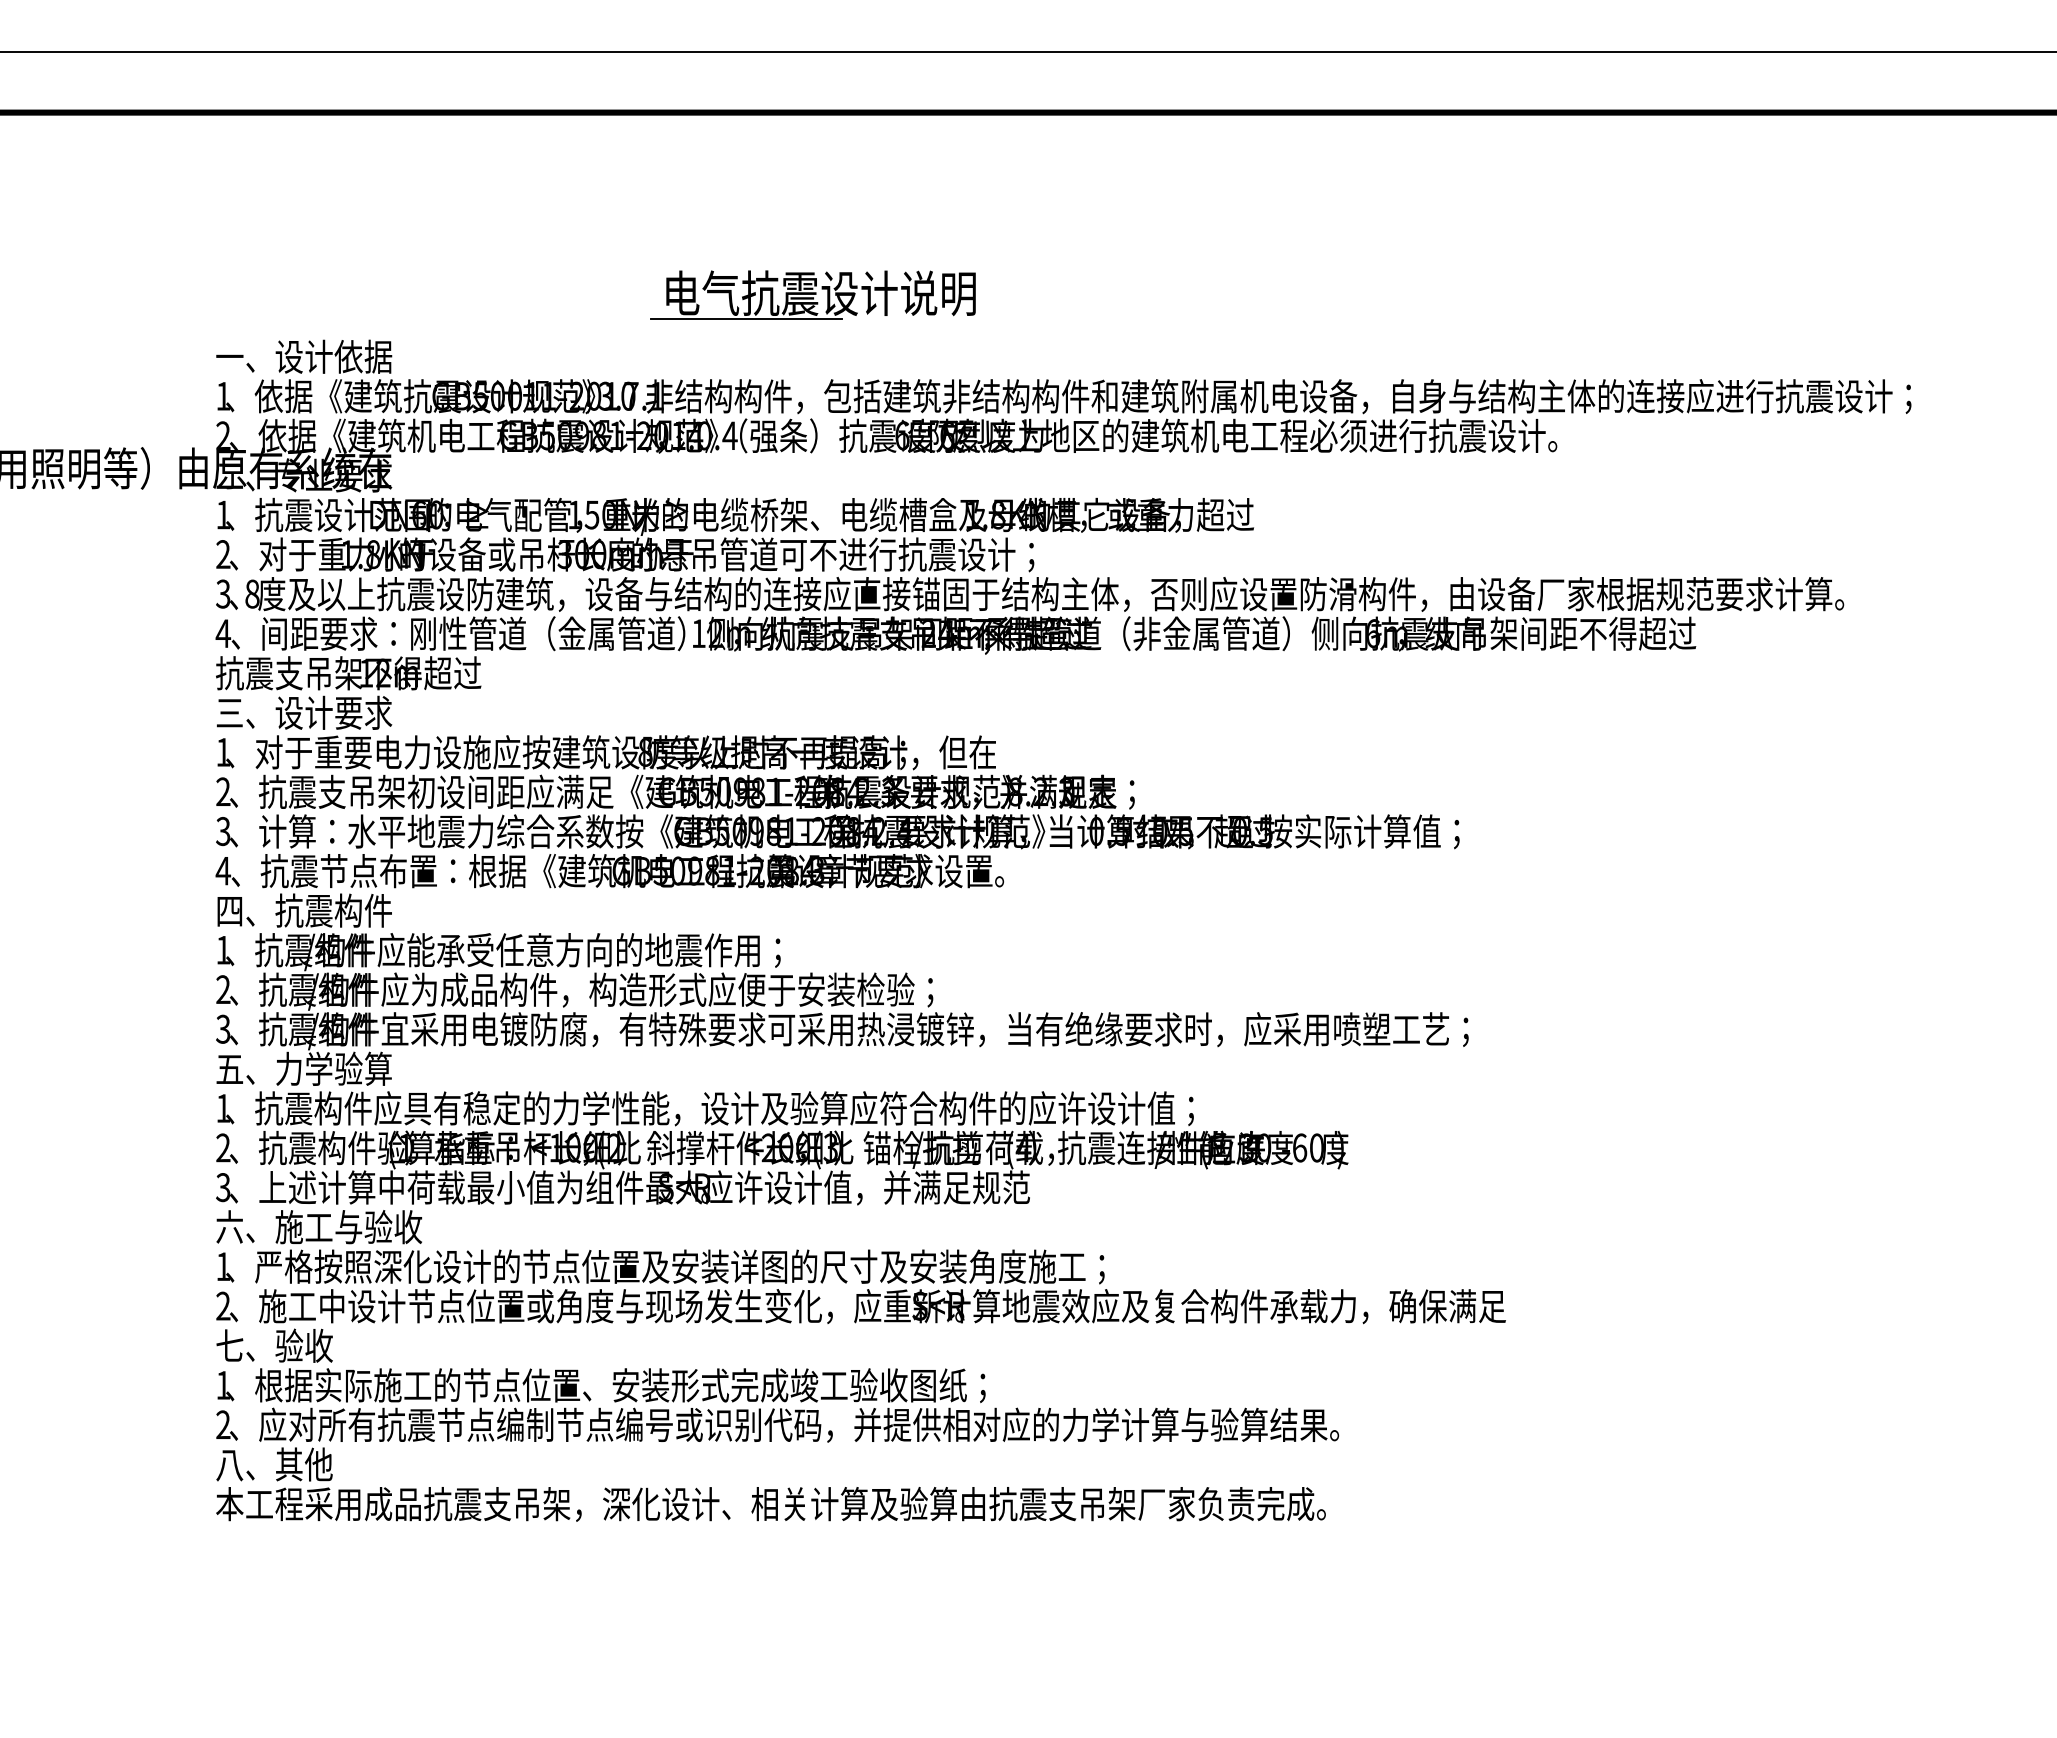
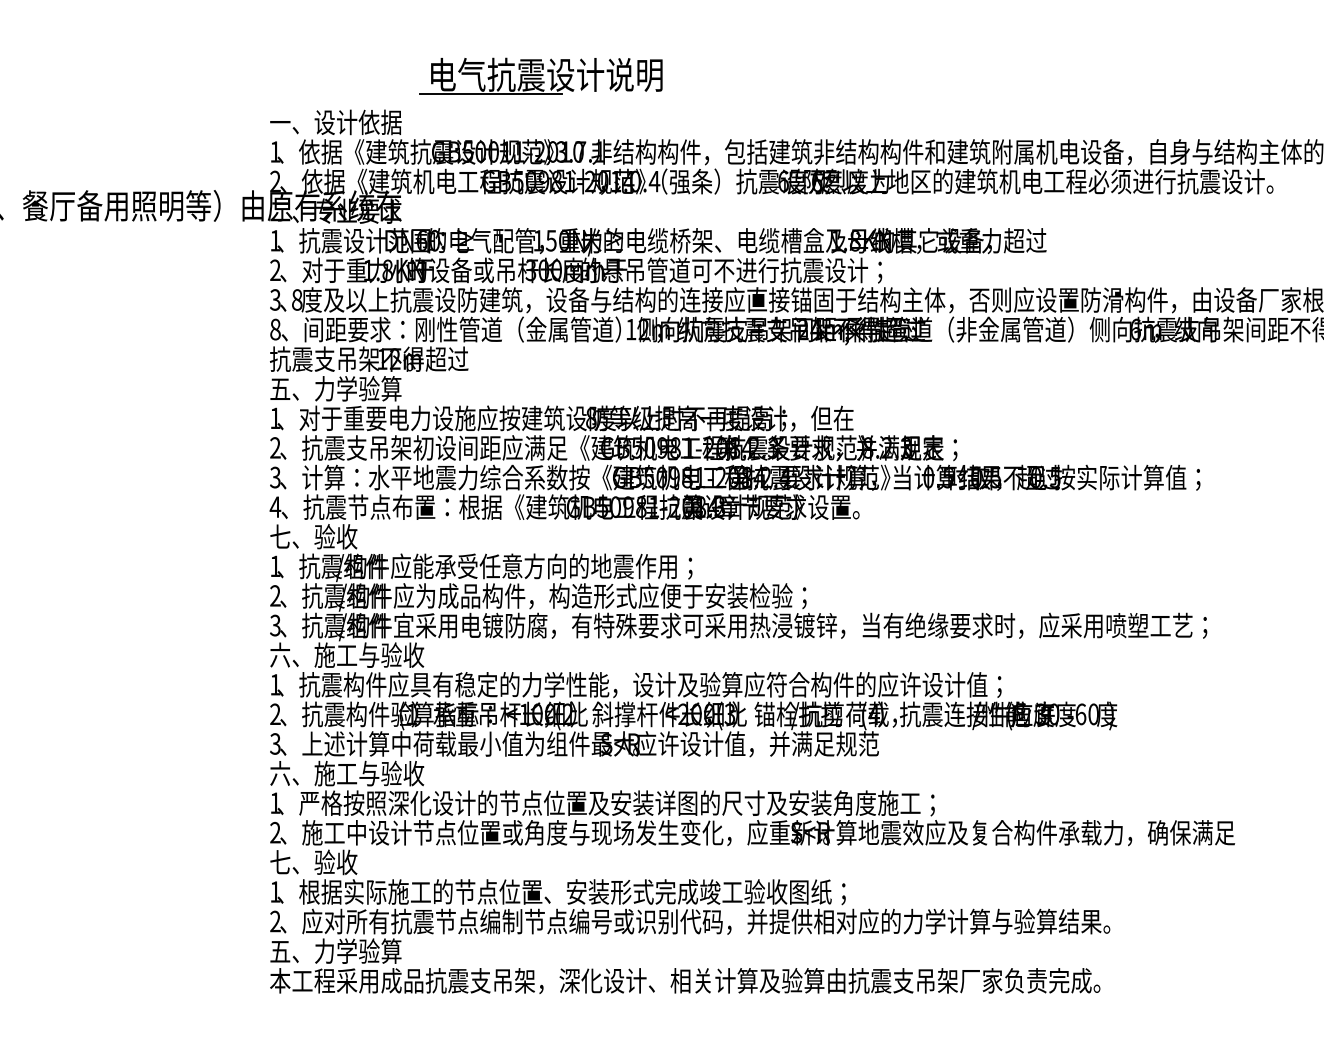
part: (812, 294) -> (540, 75), moved
text: (223, 633) -> (275, 329), 4 -> 8
text: (304, 712) -> (336, 388), 三、设计要求 -> 五、力学验算
text: (303, 910) -> (335, 536), 四、抗震构件 -> 七、验收
text: (319, 1068) -> (347, 654), 五、力学验算 -> 六、施工与验收
text: (303, 1464) -> (335, 951), 八、其他 -> 五、力学验算

